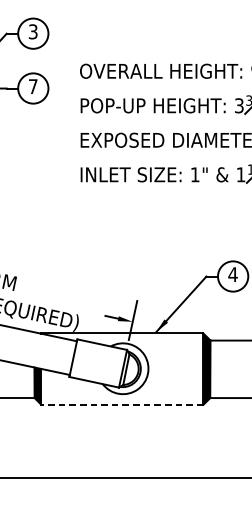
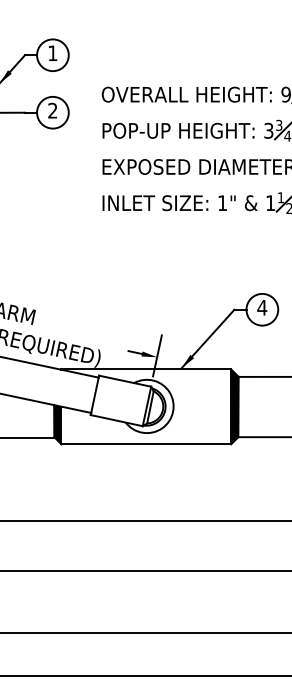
text: (32, 32) -> (52, 53), 3 -> 1
text: (32, 86) -> (52, 110), 7 -> 2
line: (122, 405) -> (146, 444), dashed -> solid

